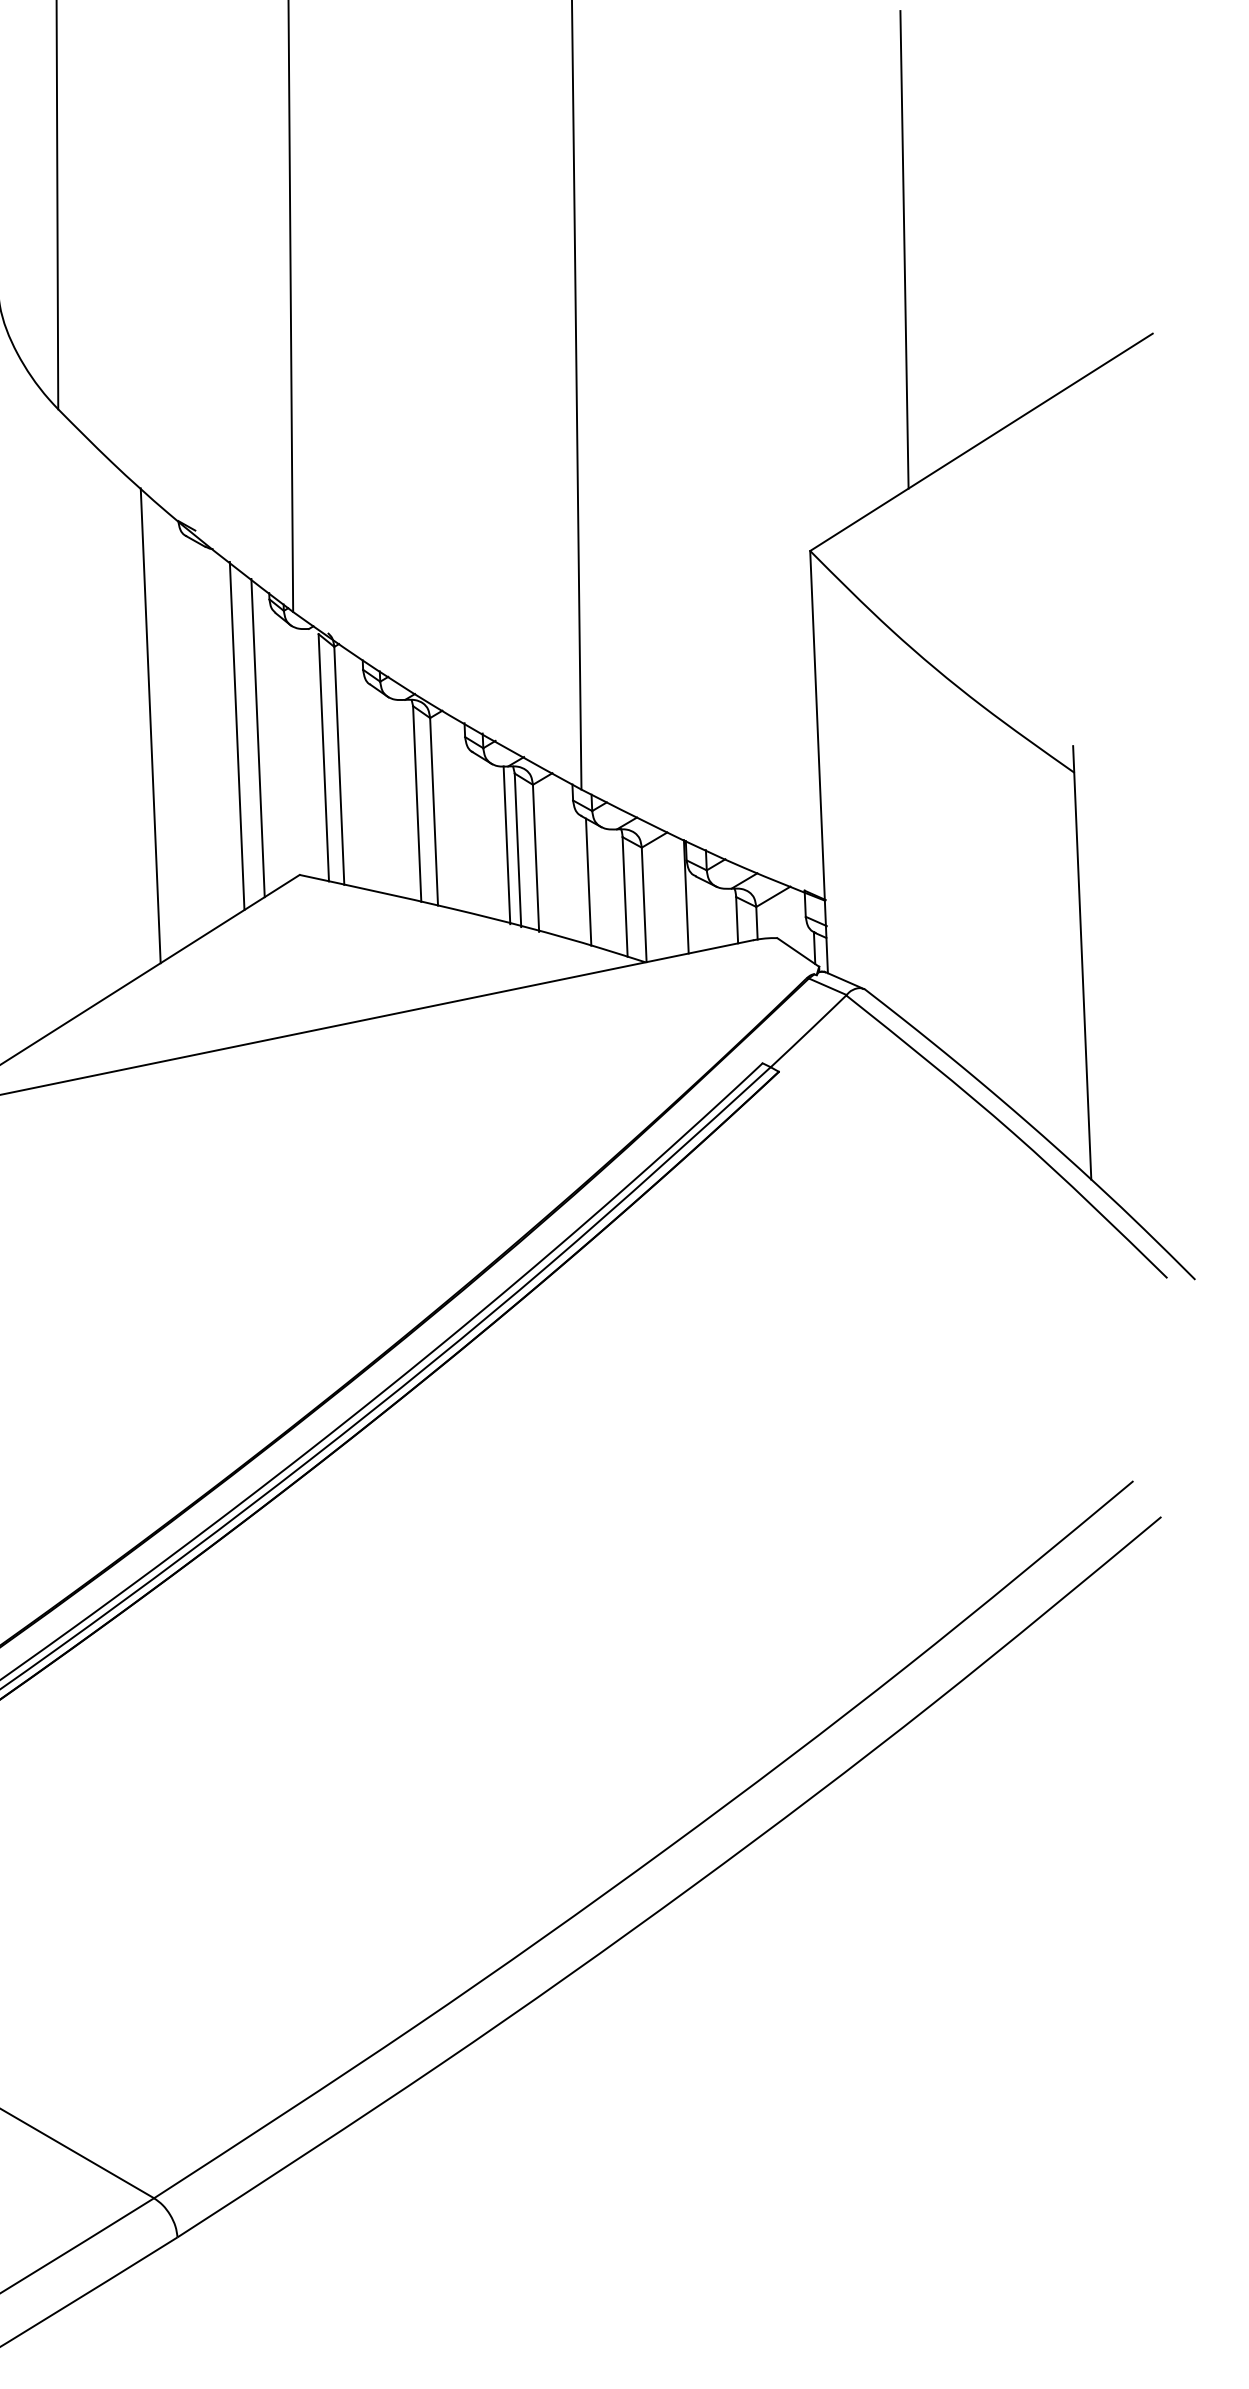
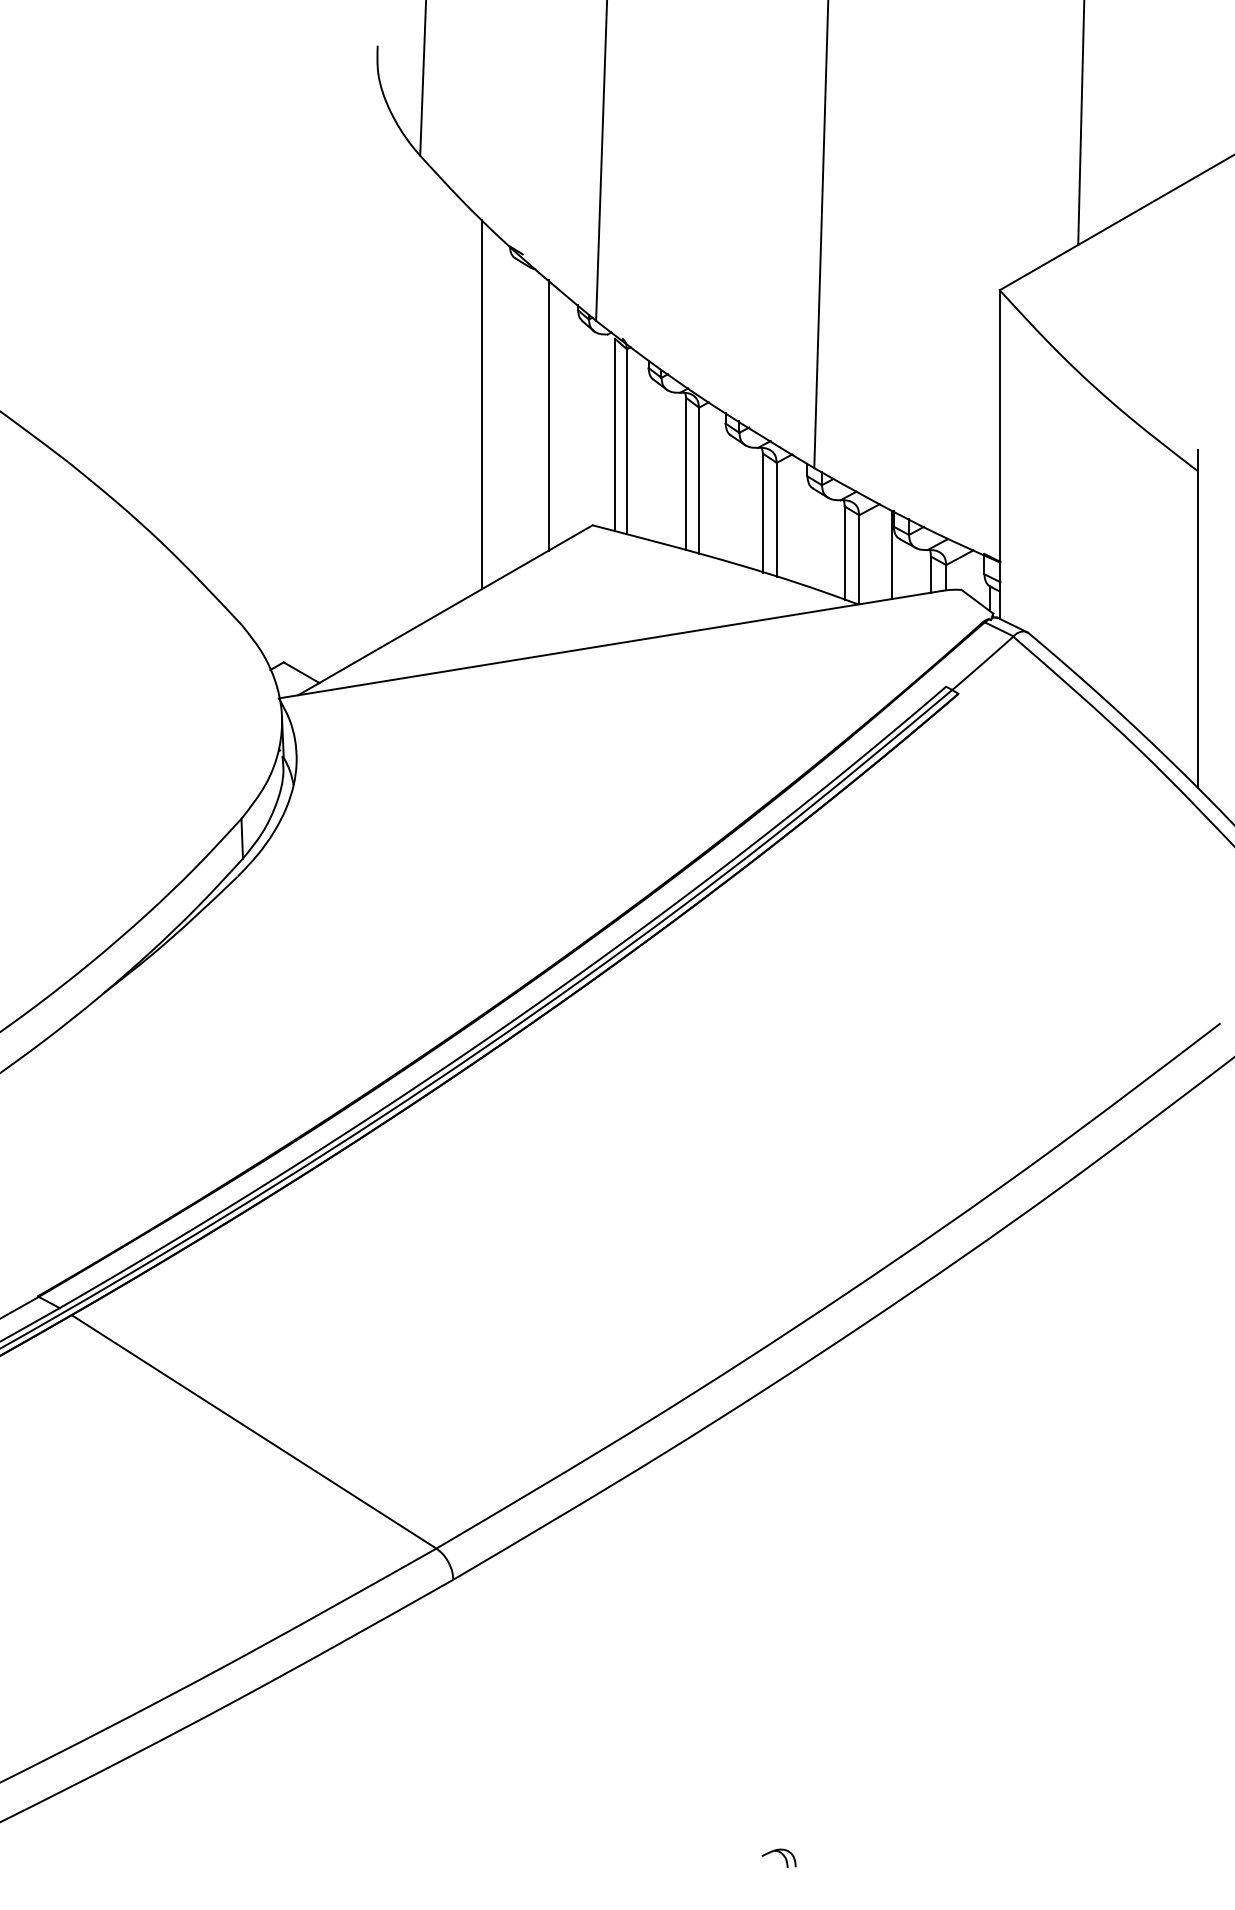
line: (257, 737) -> (564, 417), removed
line: (506, 844) -> (754, 508), removed
line: (588, 881) -> (816, 539), removed

